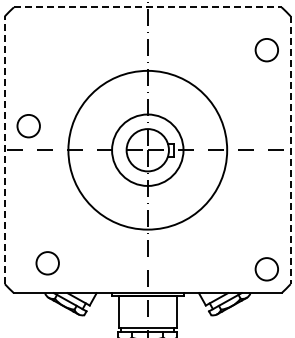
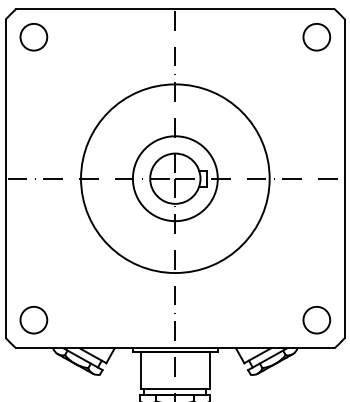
line: (147, 7) -> (175, 9), dashed -> solid
circle: (266, 50) -> (316, 37), moved
circle: (28, 126) -> (33, 37), moved
line: (4, 150) -> (5, 179), dashed -> solid
line: (290, 150) -> (344, 179), dashed -> solid
circle: (47, 263) -> (33, 320), moved

